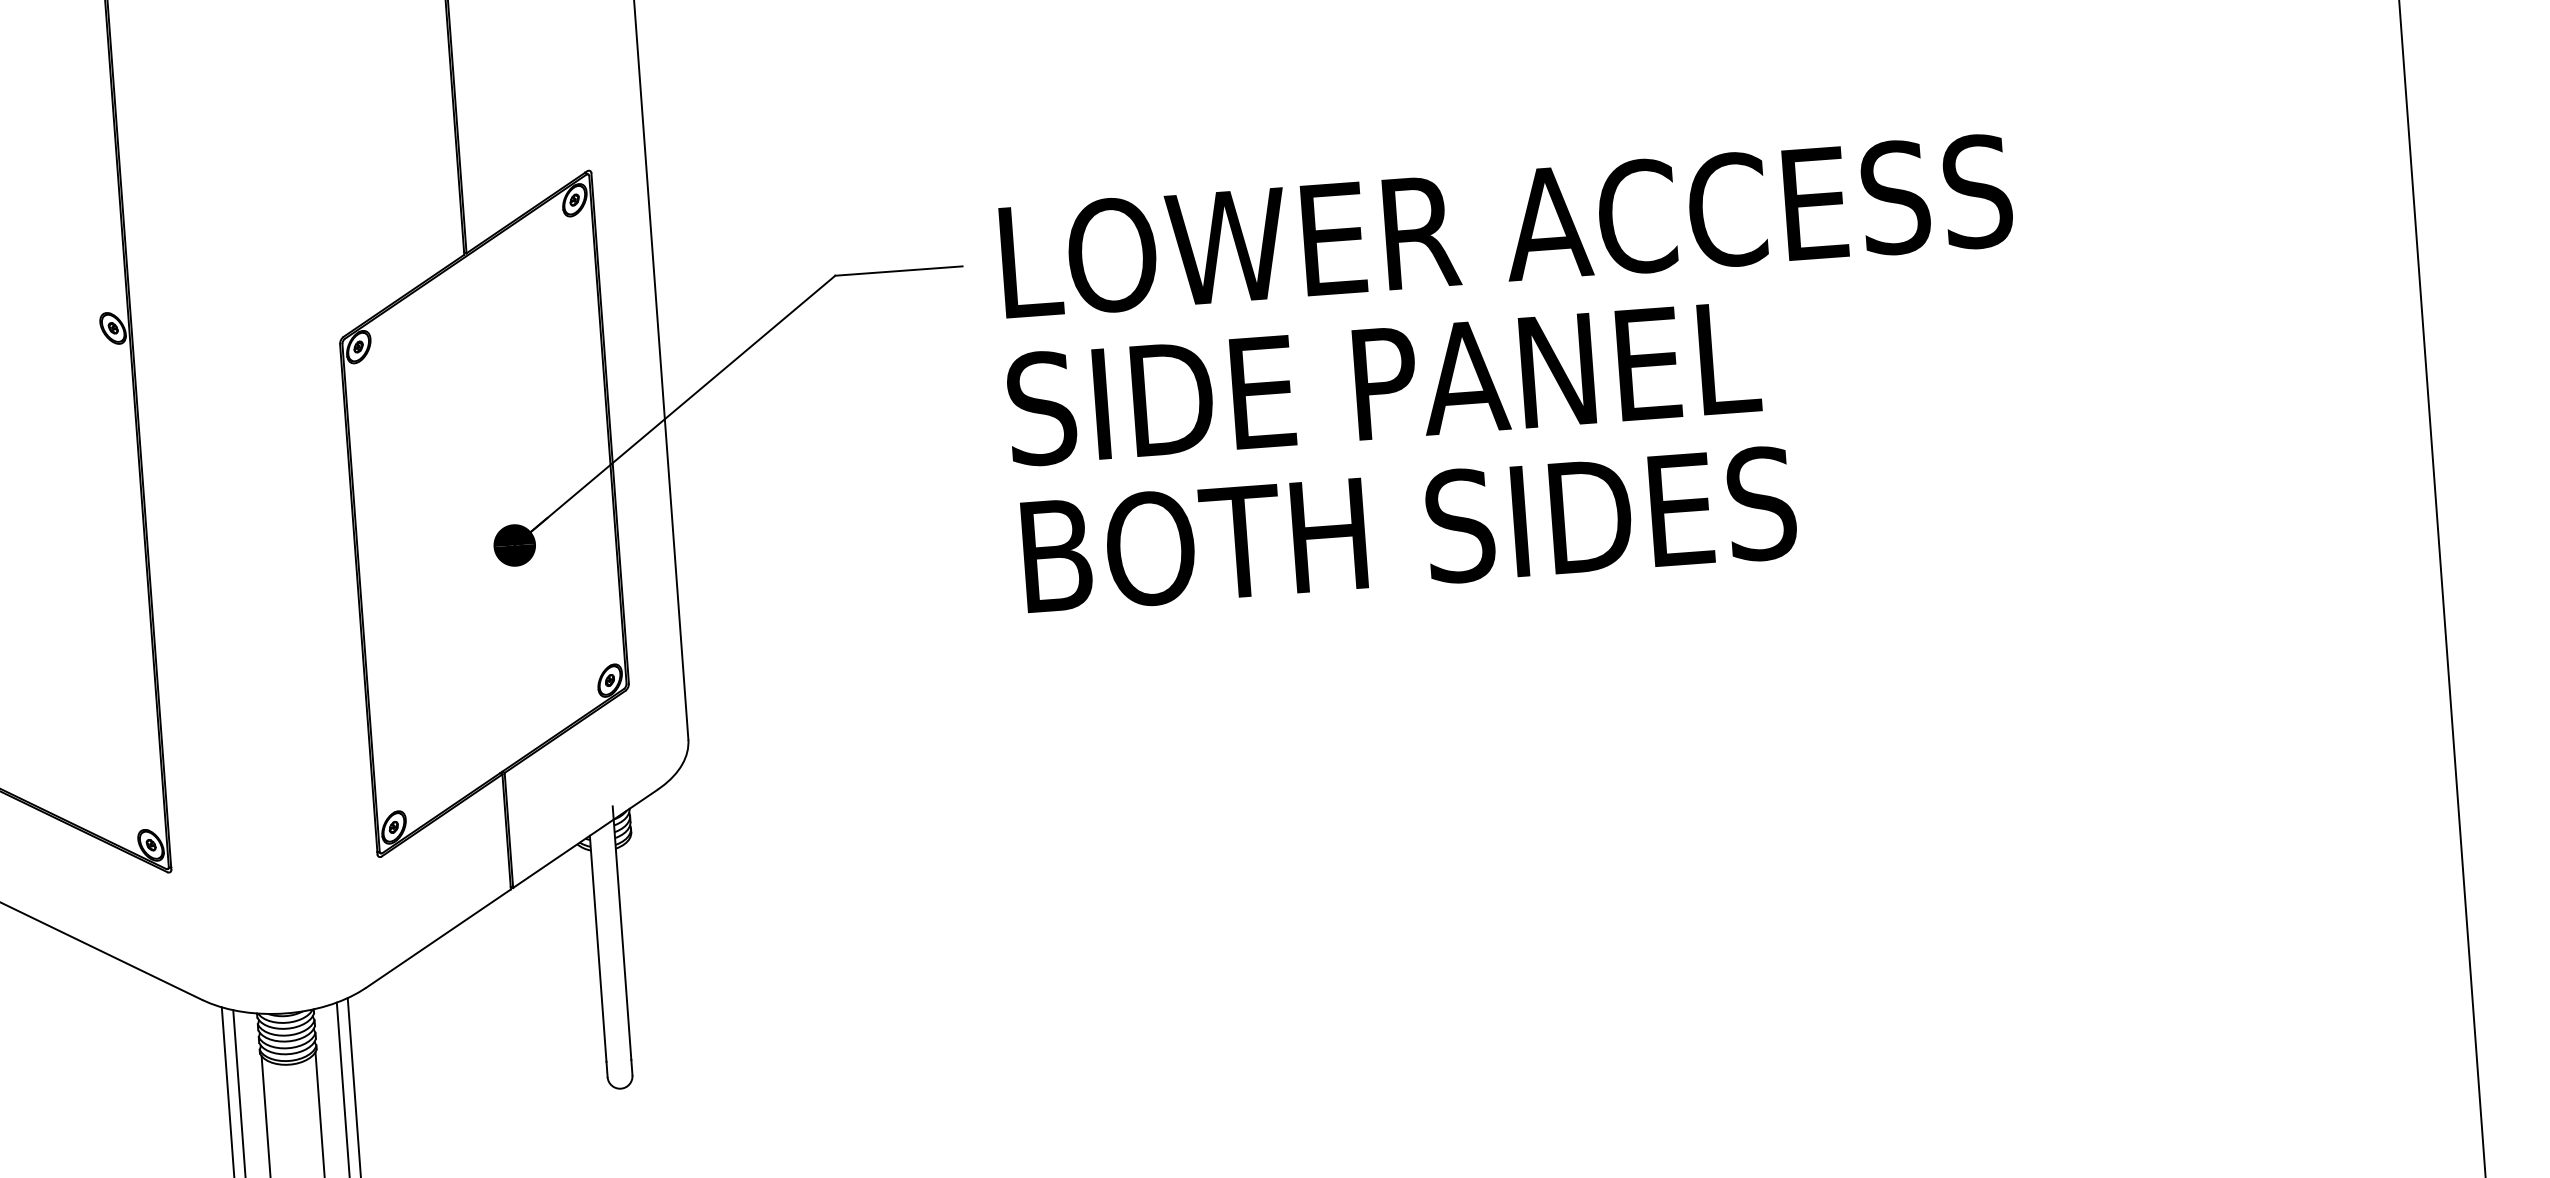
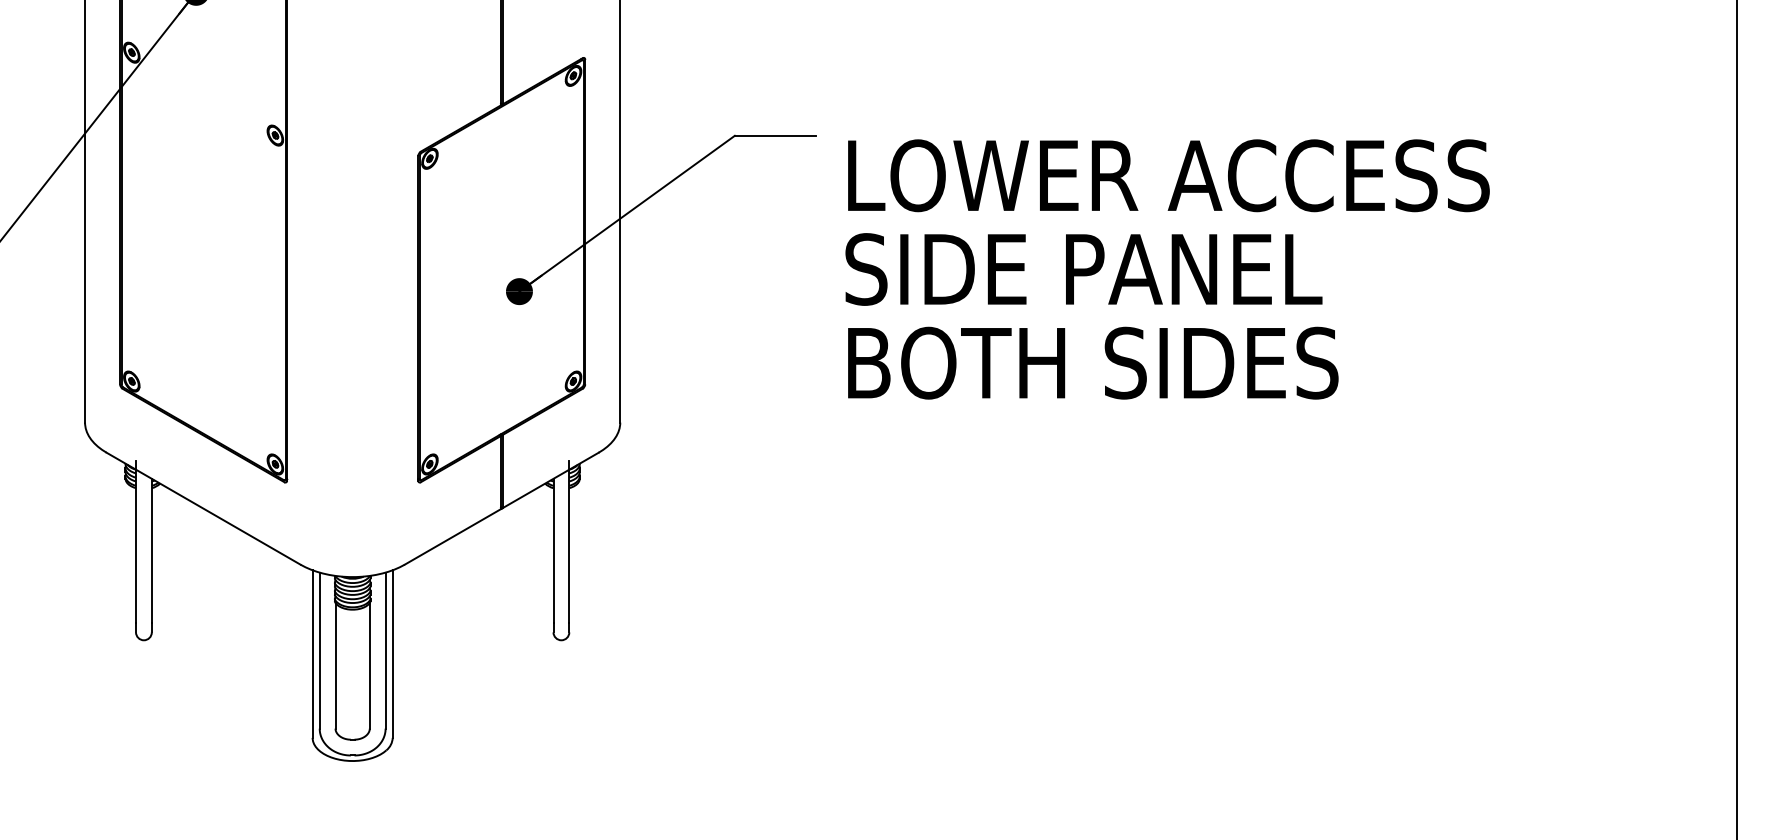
text: (1515, 373) -> (1167, 269), moved

